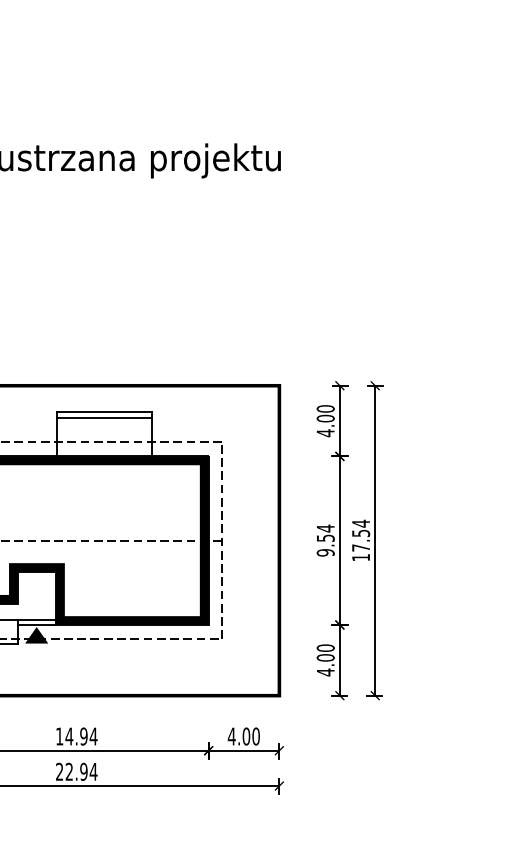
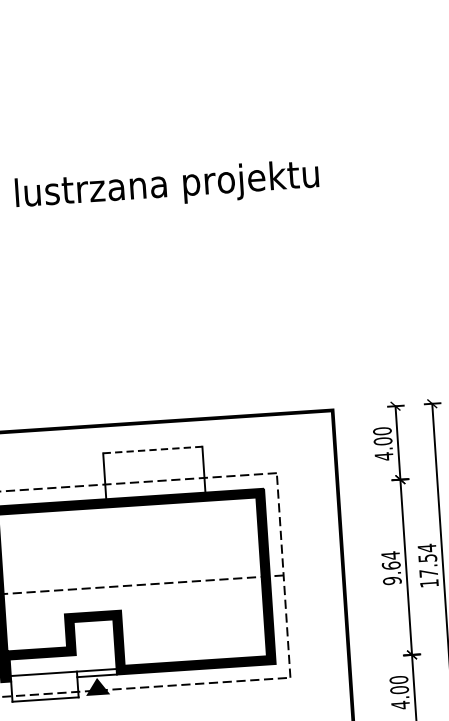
line: (104, 412) -> (152, 450), solid -> dashed
line: (104, 417) -> (153, 455), removed
text: (325, 537) -> (391, 564), 9.54 -> 9.64

